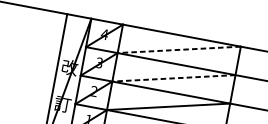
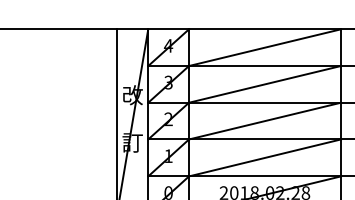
line: (178, 49) -> (264, 47), dashed -> solid
line: (173, 78) -> (264, 84), dashed -> solid

